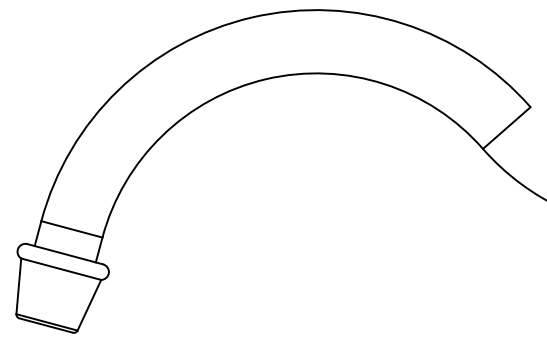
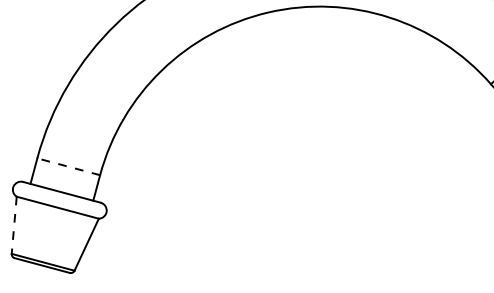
line: (71, 229) -> (68, 166), solid -> dashed
line: (18, 286) -> (13, 225), solid -> dashed

